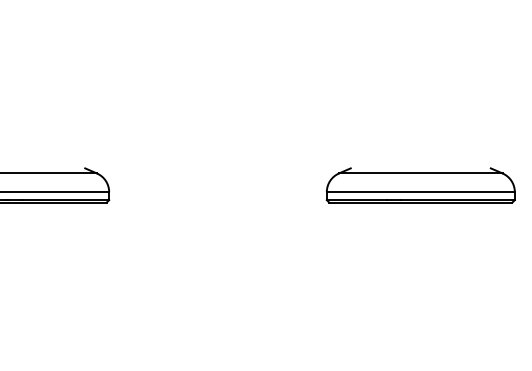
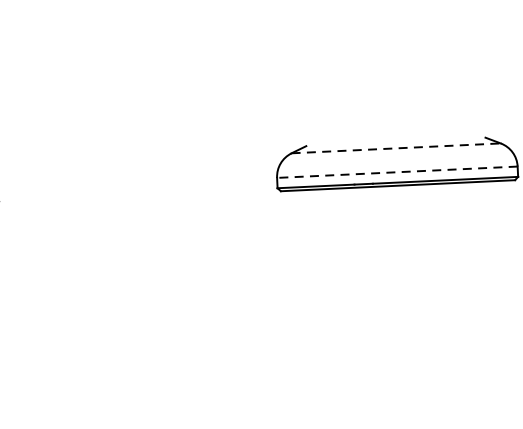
line: (420, 173) -> (395, 148), solid -> dashed
line: (420, 192) -> (396, 172), solid -> dashed

